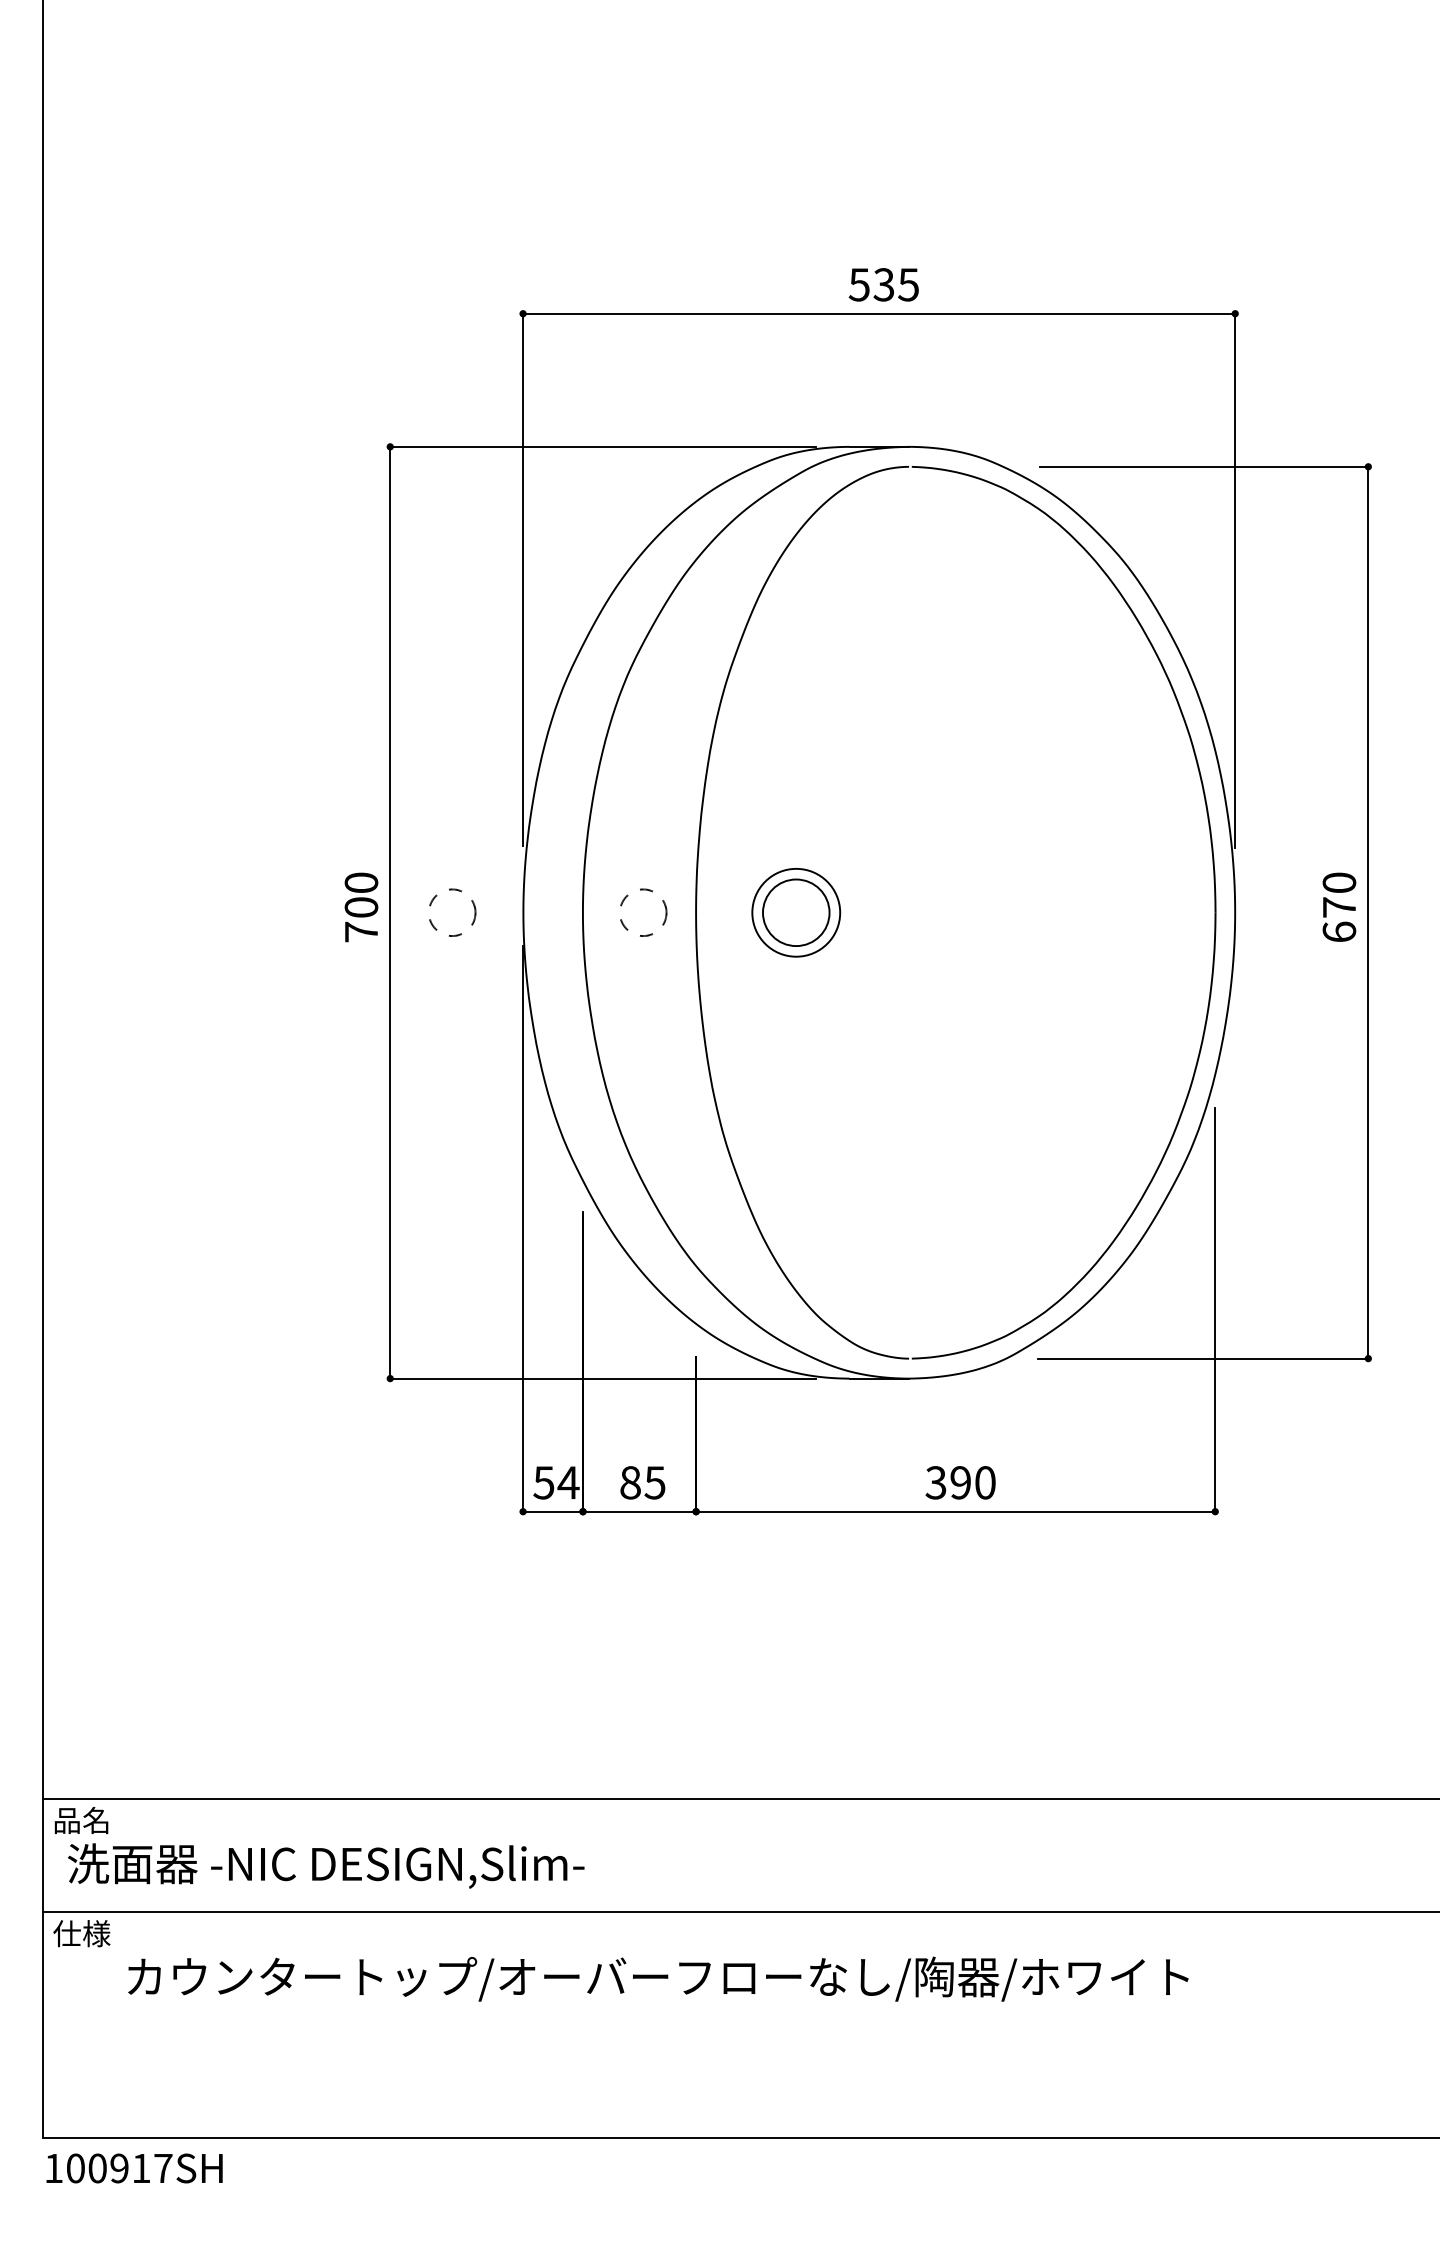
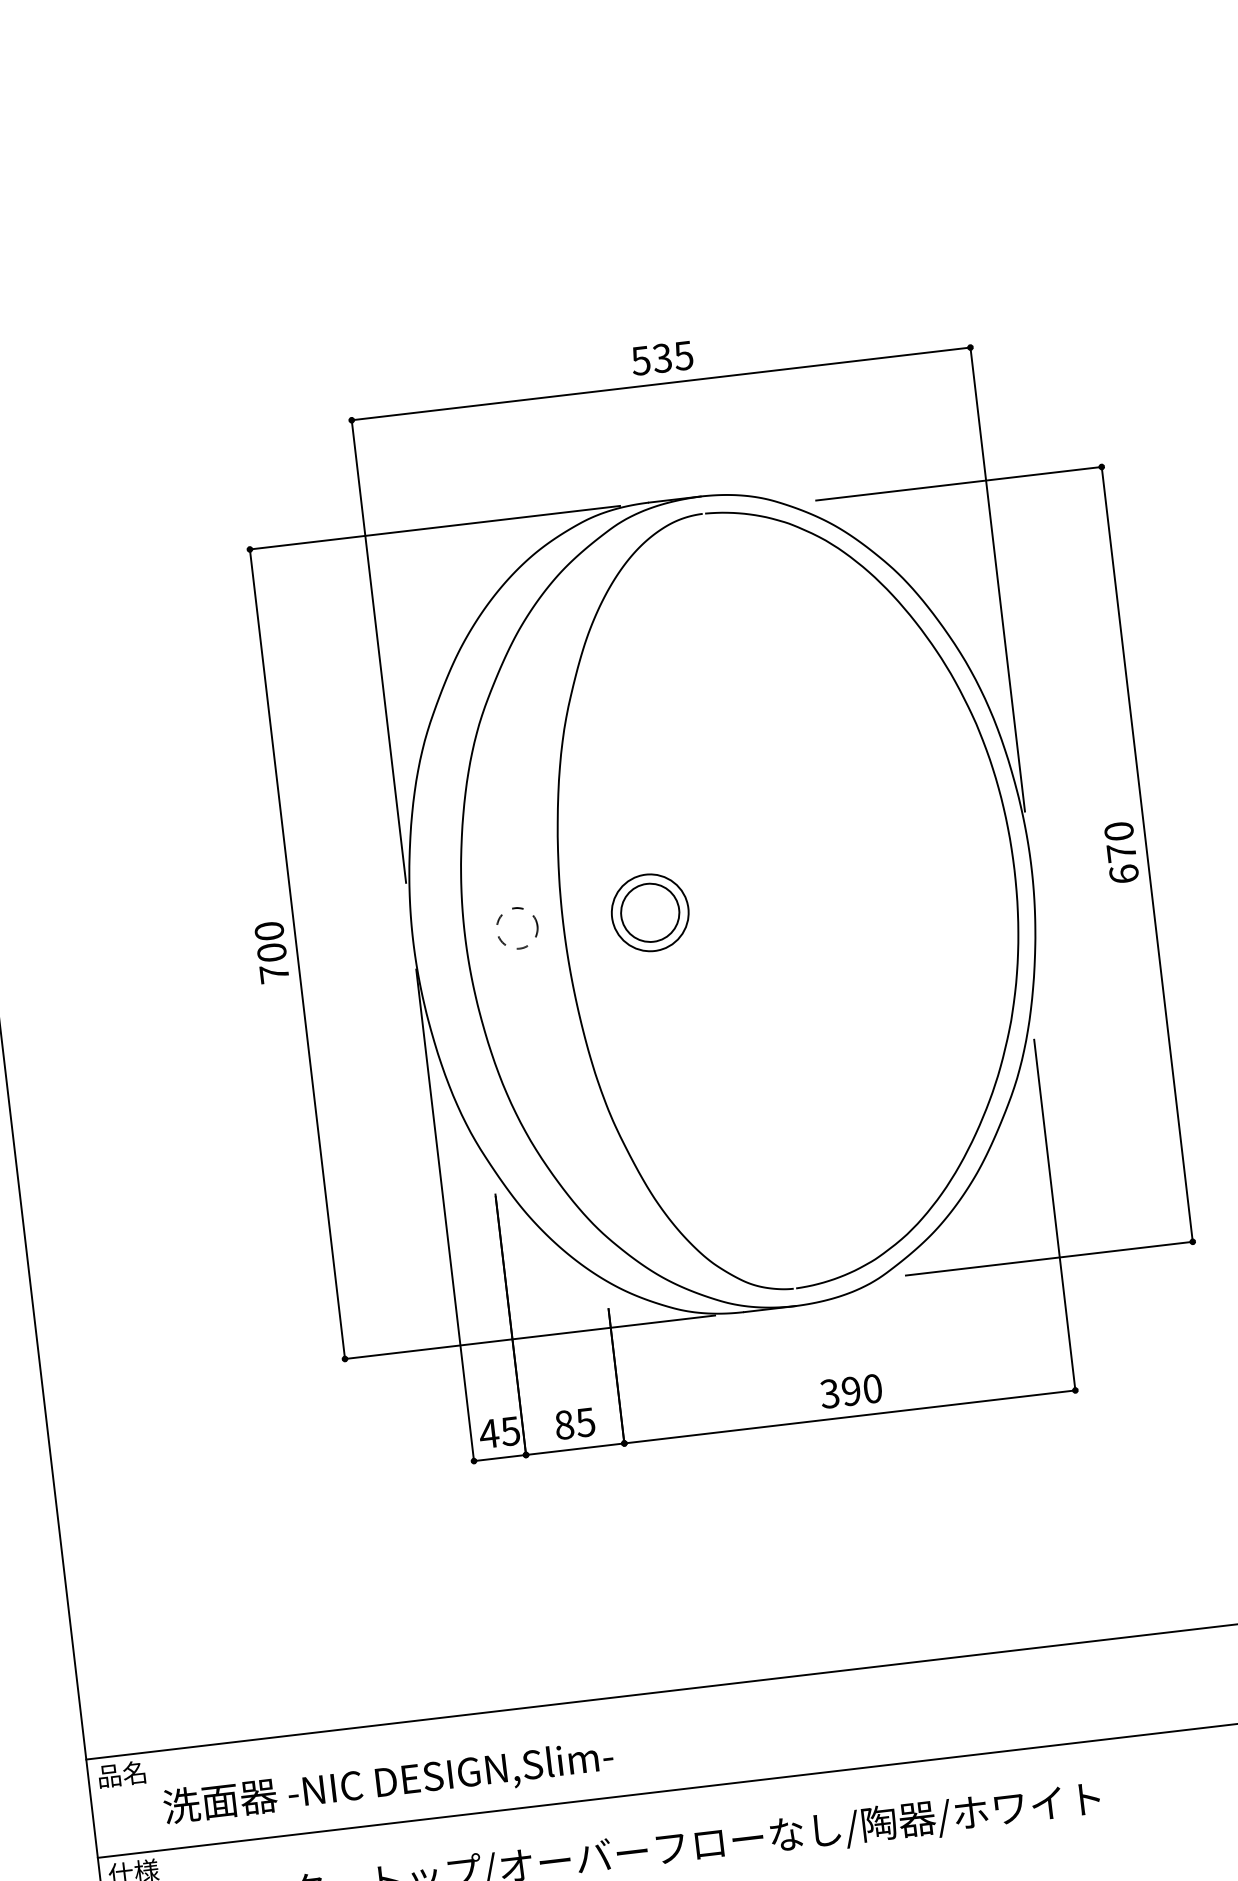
circle: (452, 912) -> (351, 947), removed
text: (555, 1482) -> (499, 1432), 54 -> 45
text: (326, 1865) -> (388, 1782), moved

